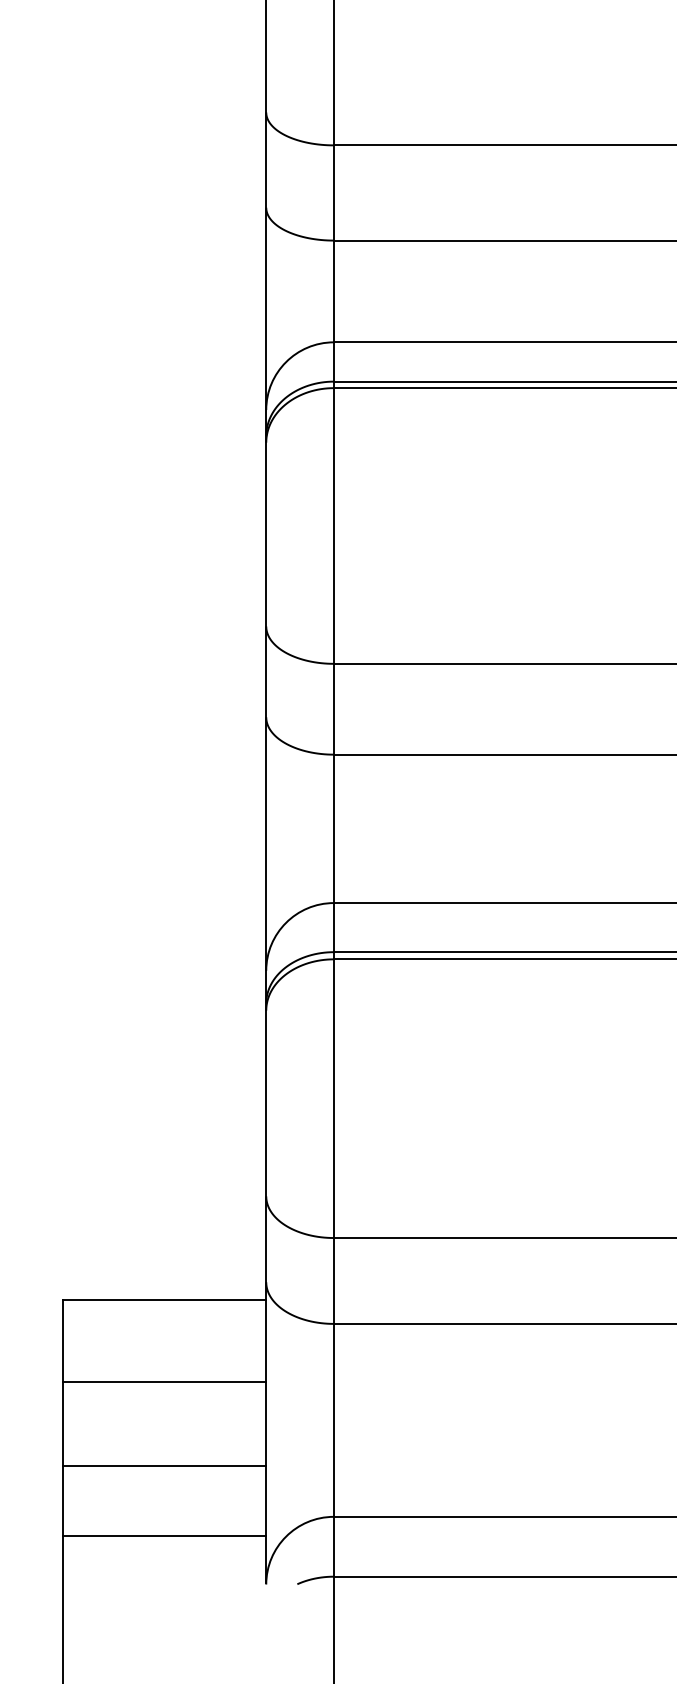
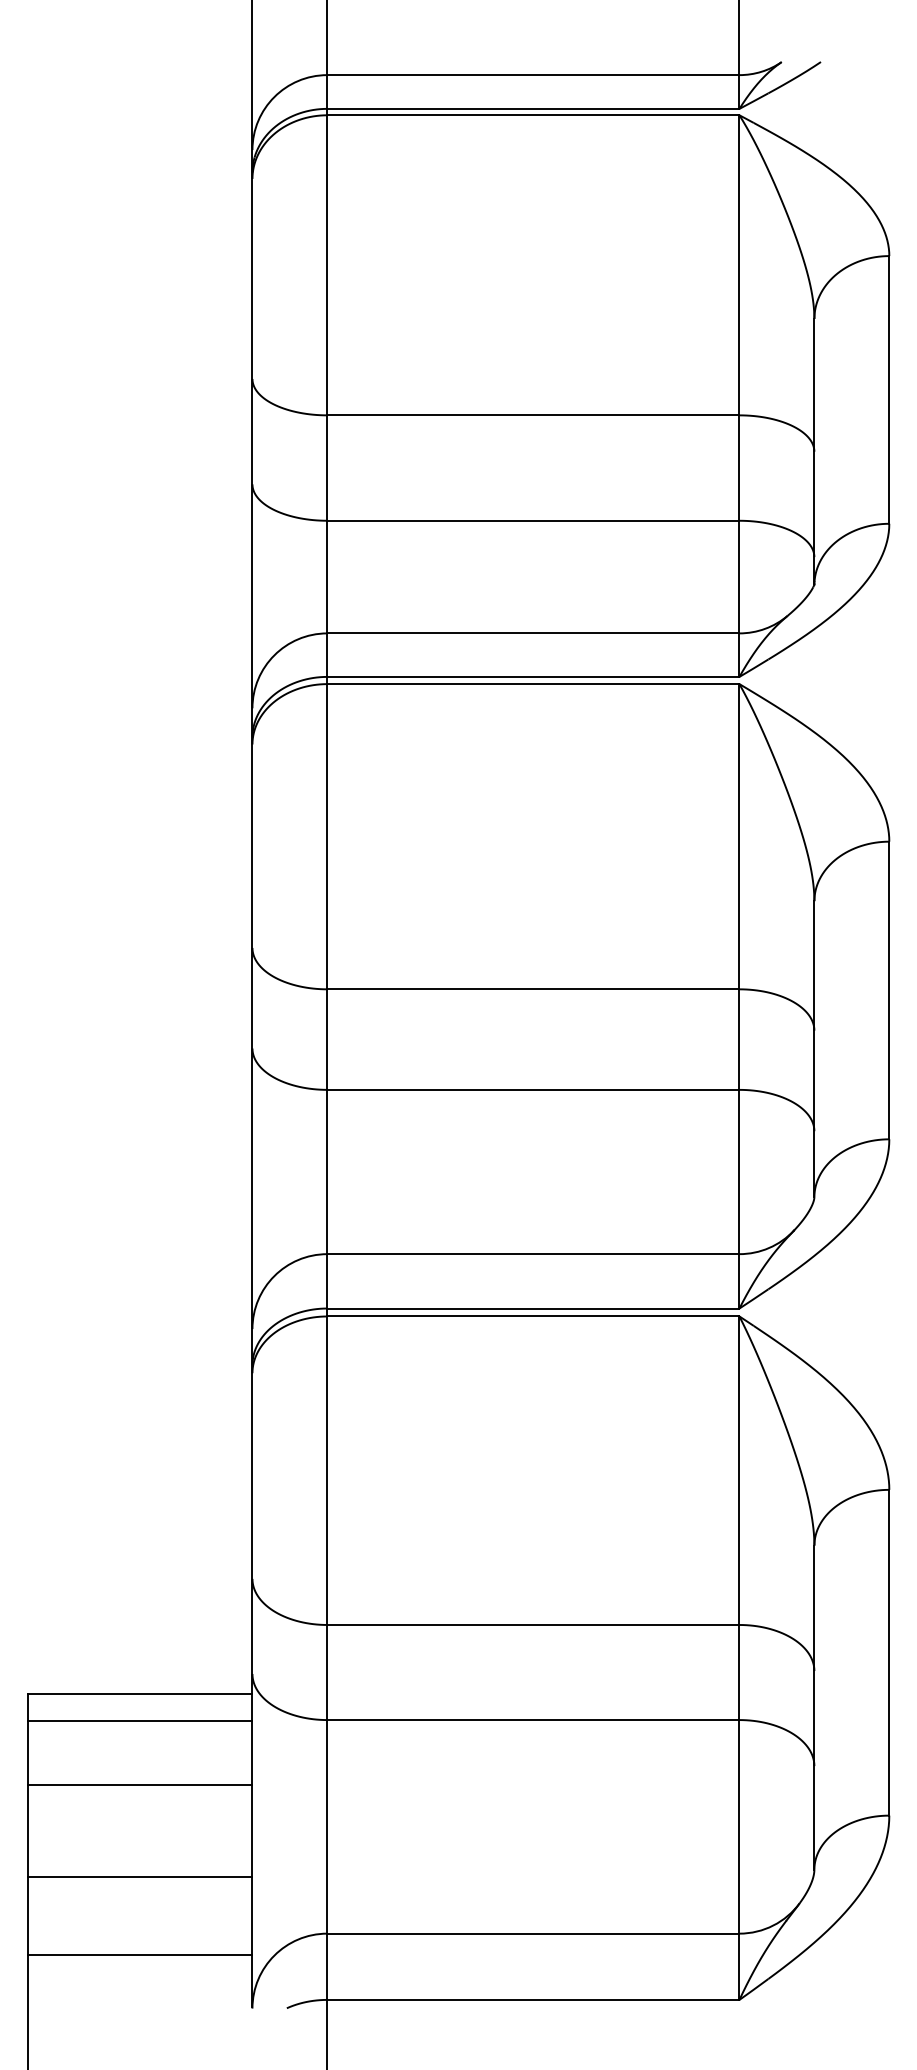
line: (164, 1324) -> (139, 1720), added

